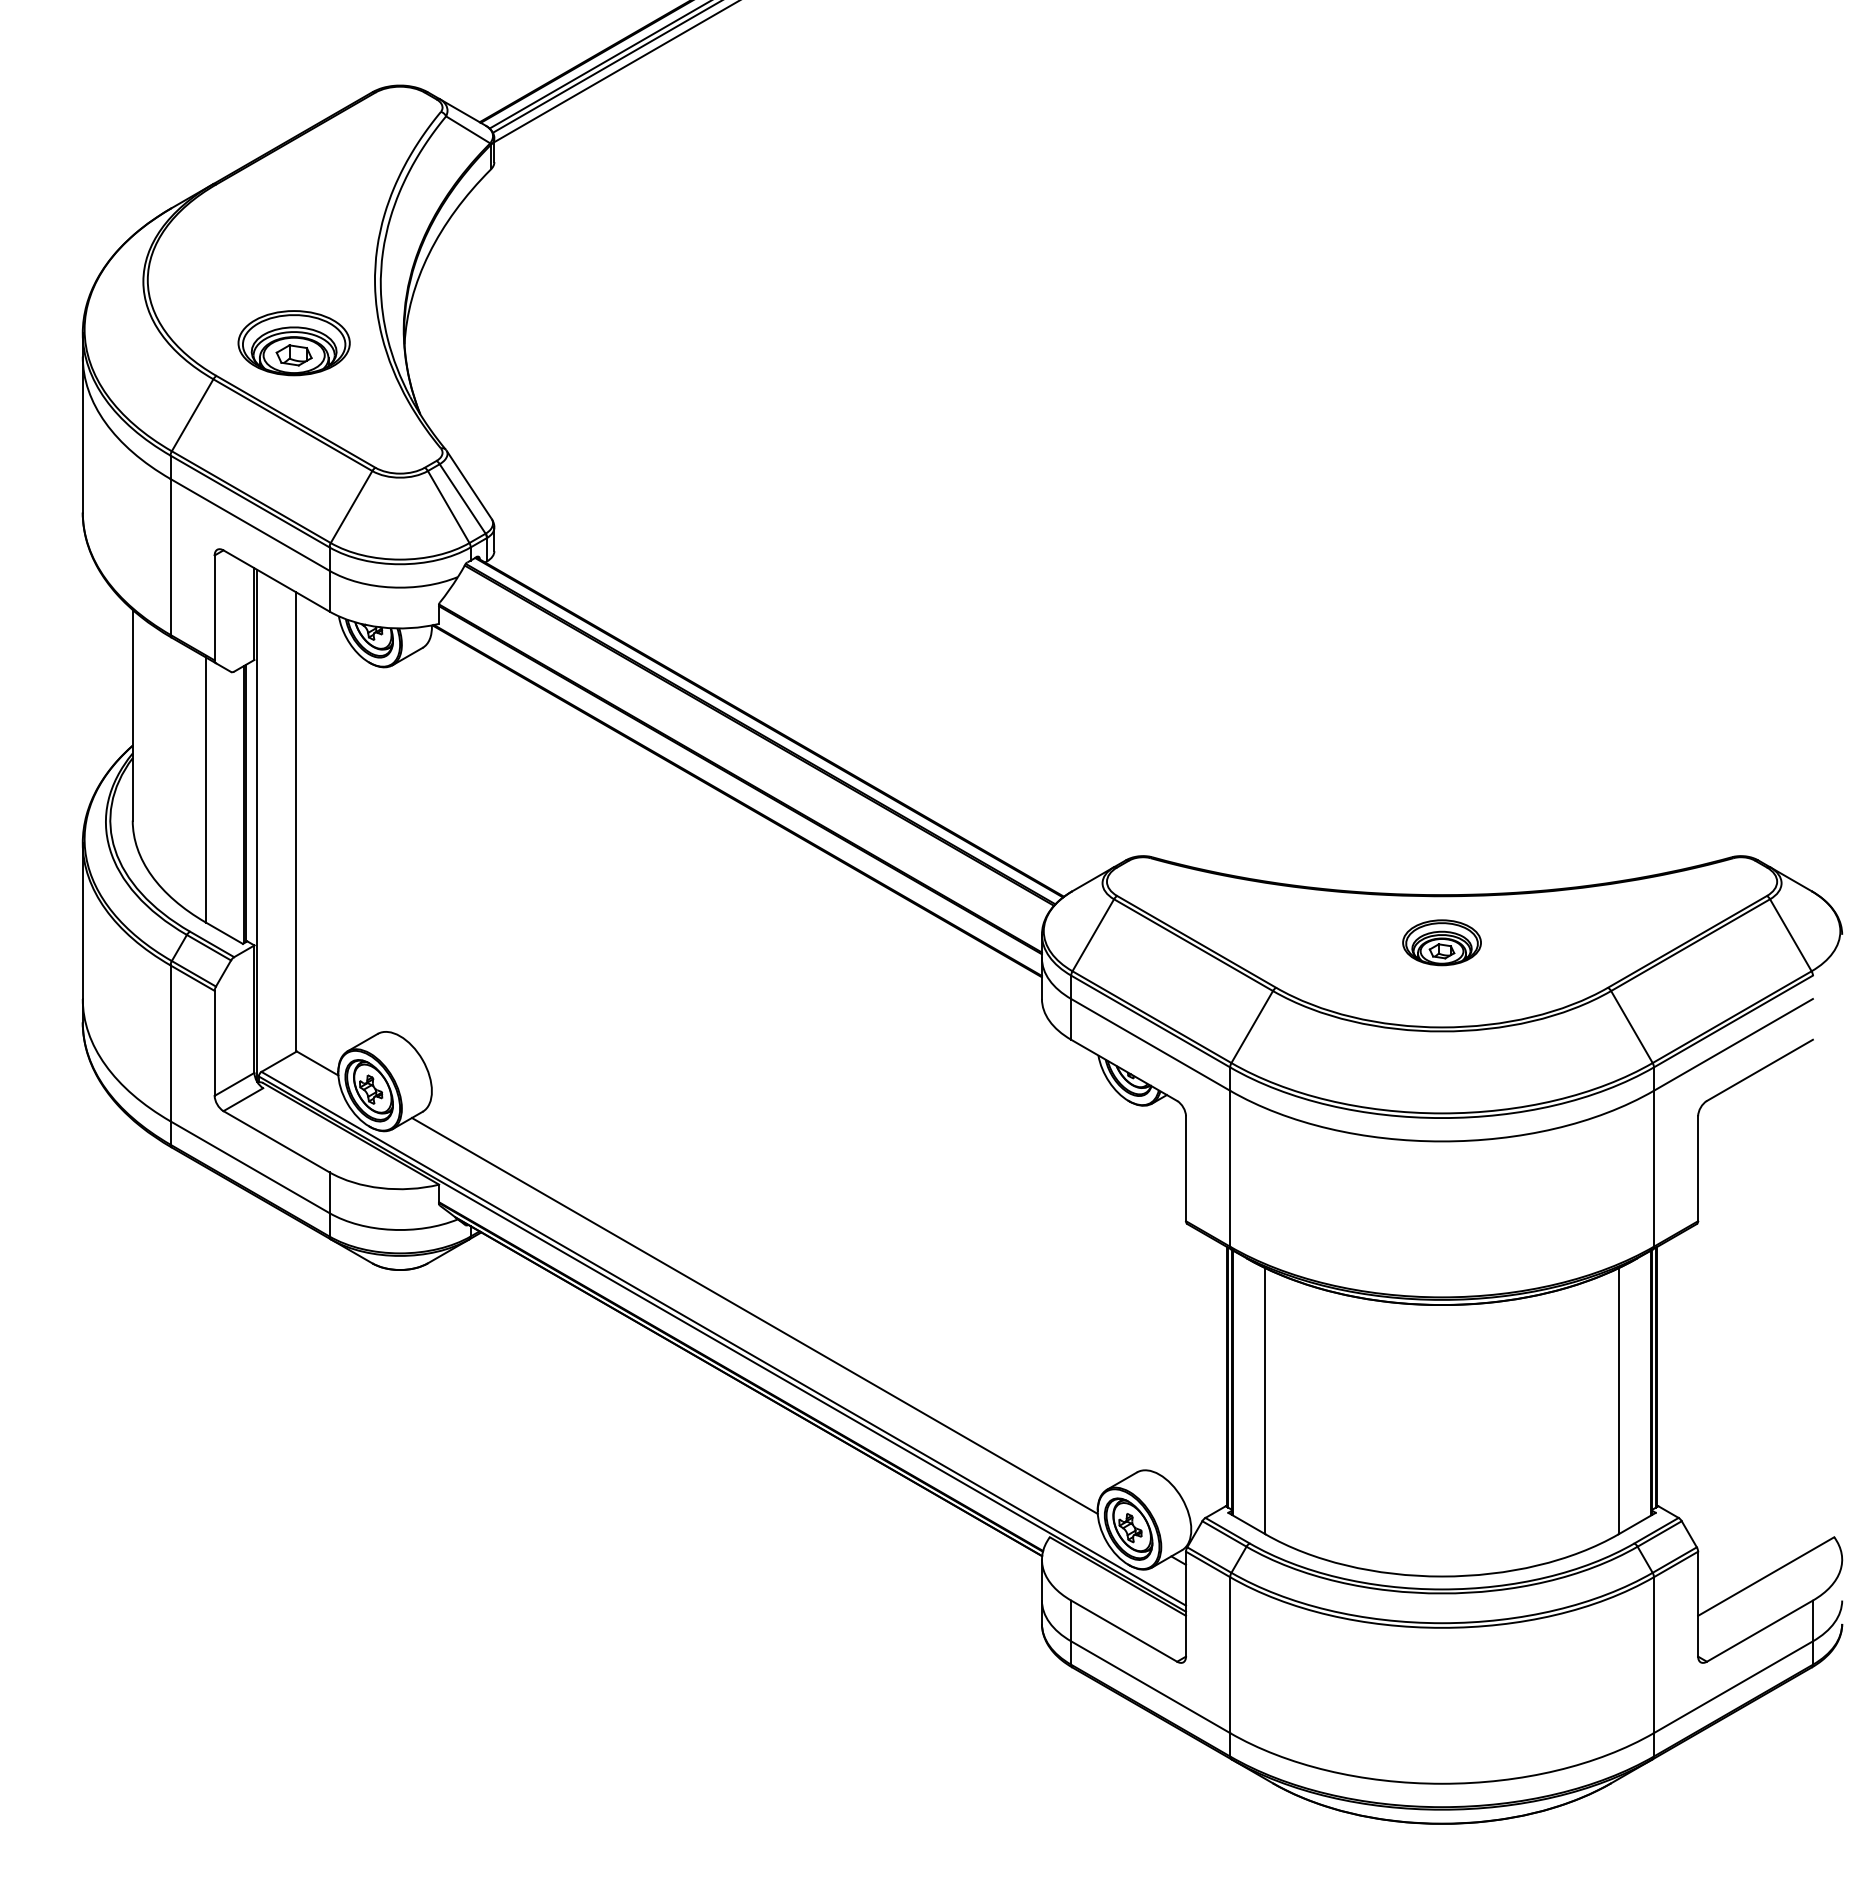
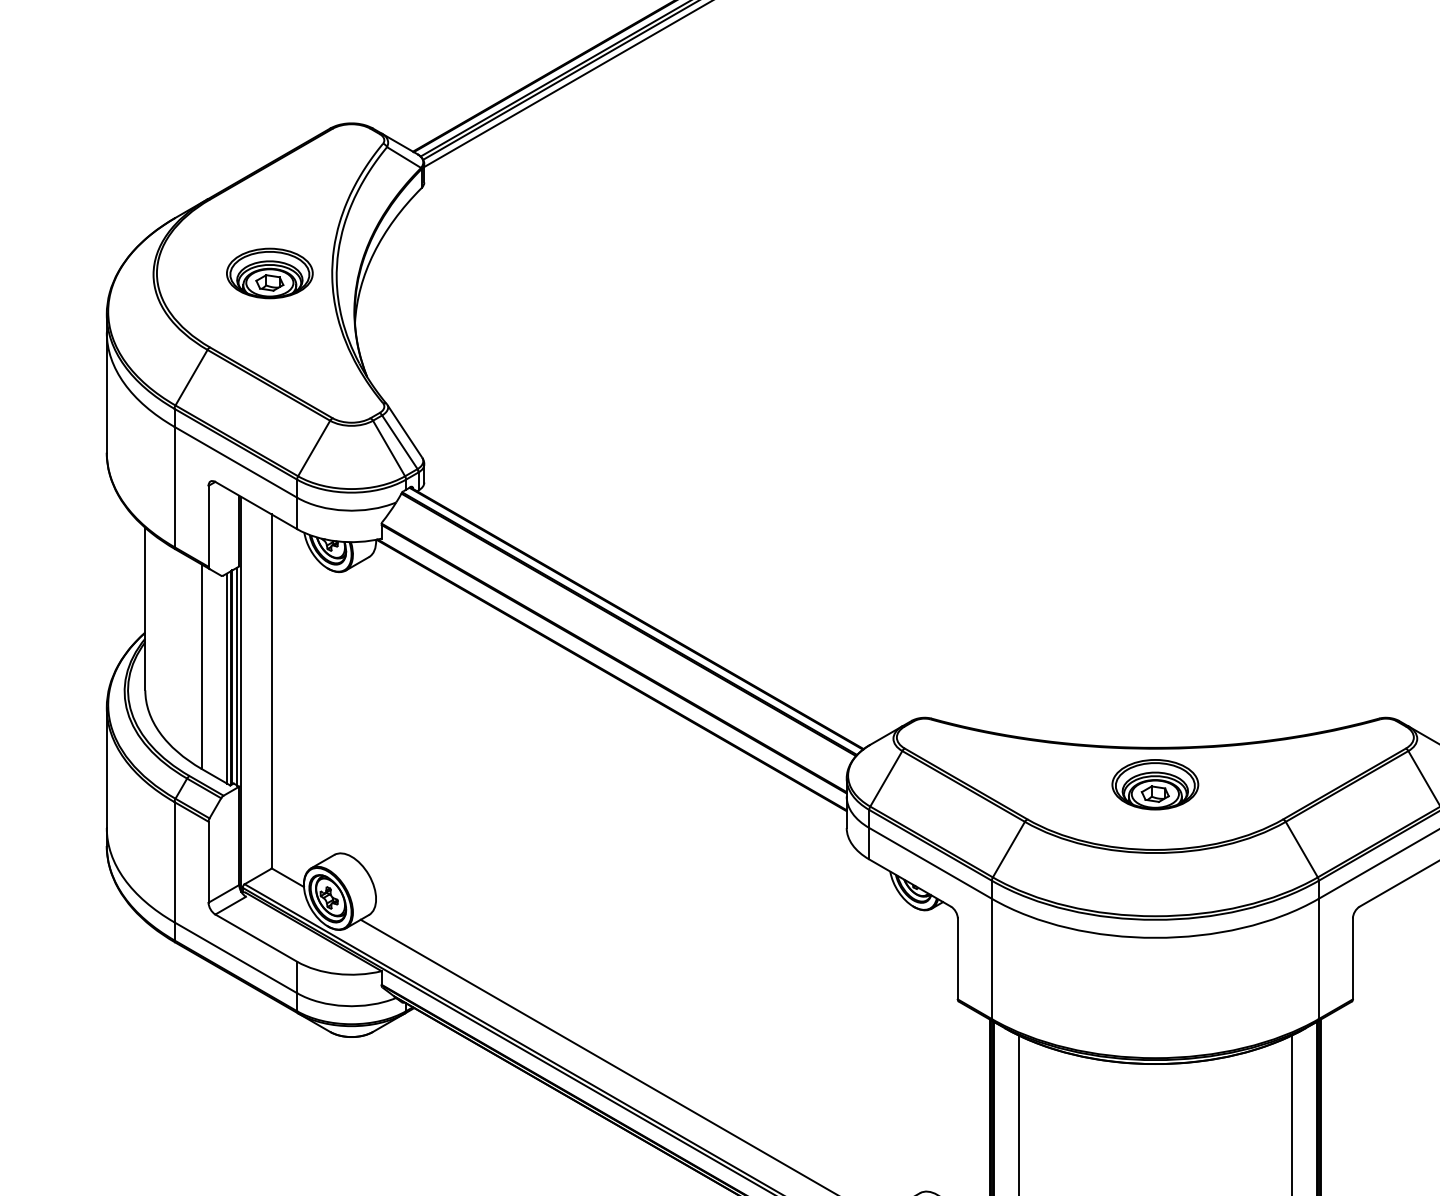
part: (293, 343) -> (269, 273), moved
line: (251, 802) -> (236, 676), added
line: (238, 805) -> (226, 678), added
part: (1441, 942) -> (1154, 784), size x1.43

